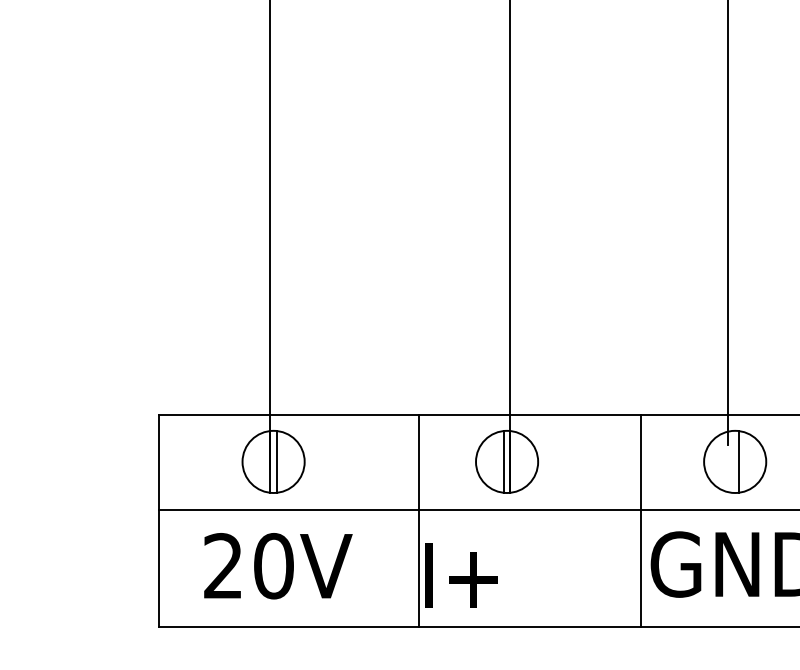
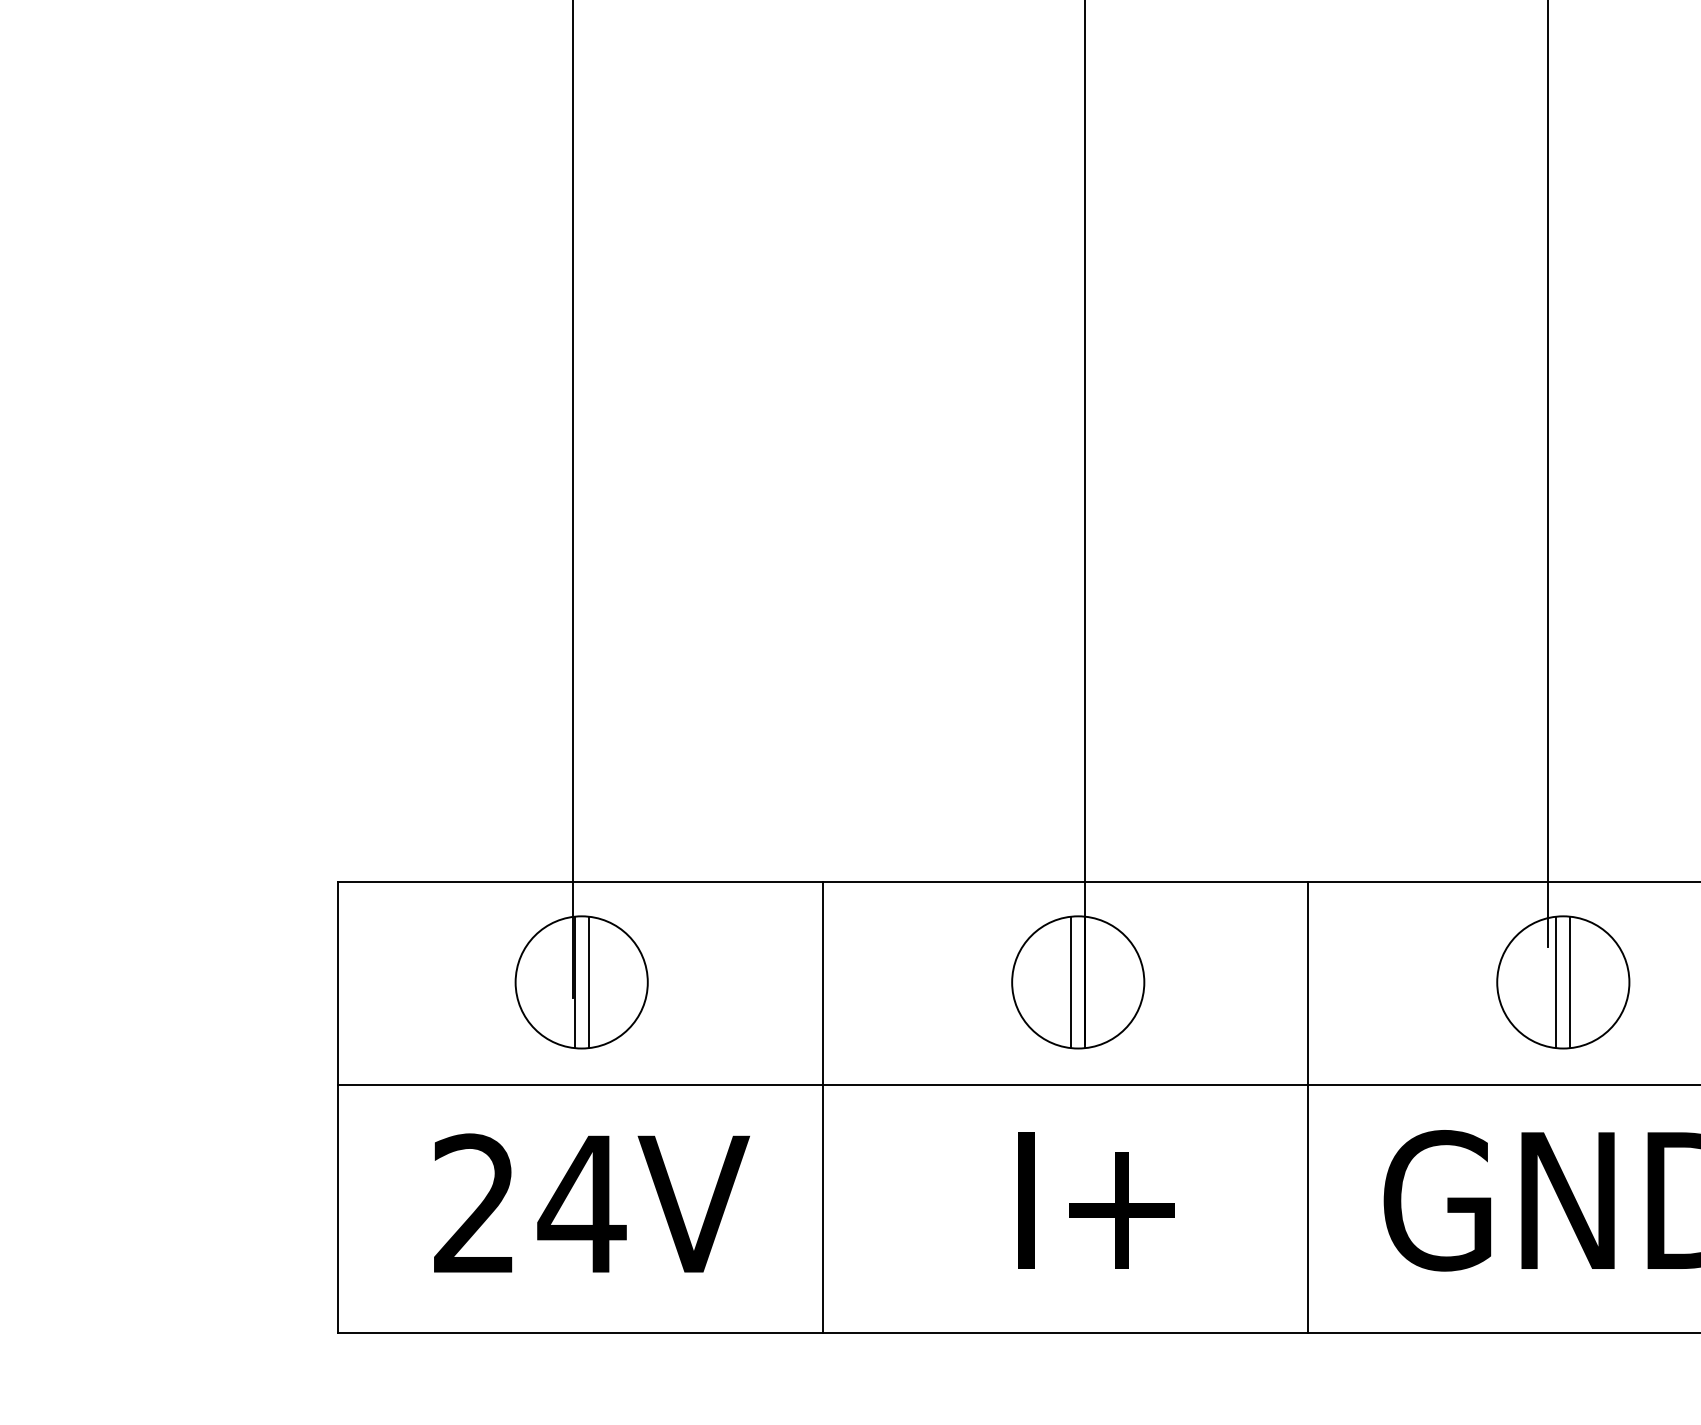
line: (731, 461) -> (1555, 981), added
line: (419, 520) -> (823, 1107), moved
line: (641, 520) -> (1308, 1107), moved
text: (273, 566) -> (581, 1204), 20V -> 24V
text: (461, 575) -> (1096, 1200), moved

